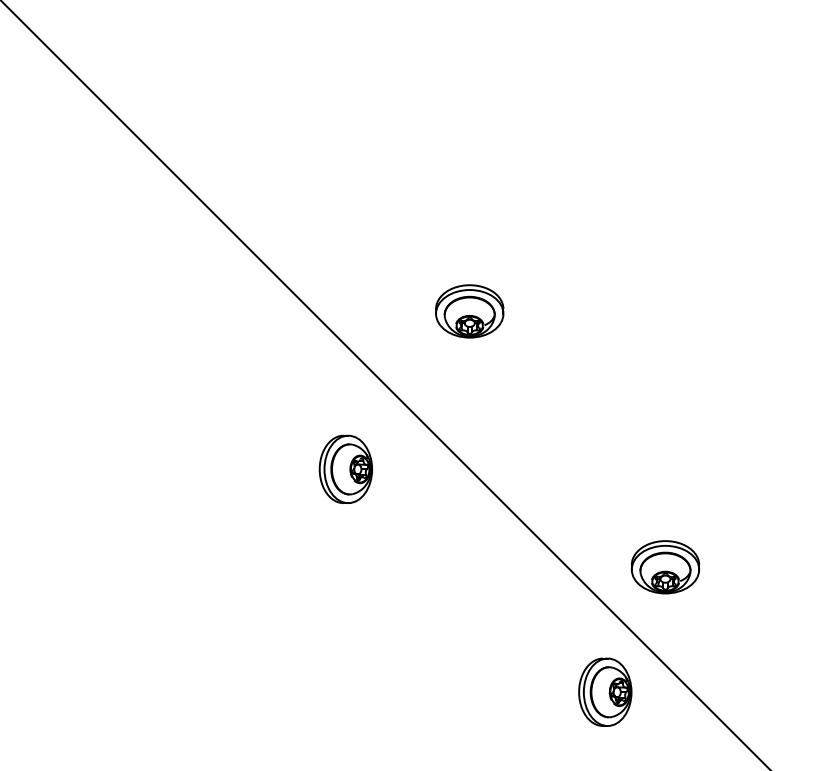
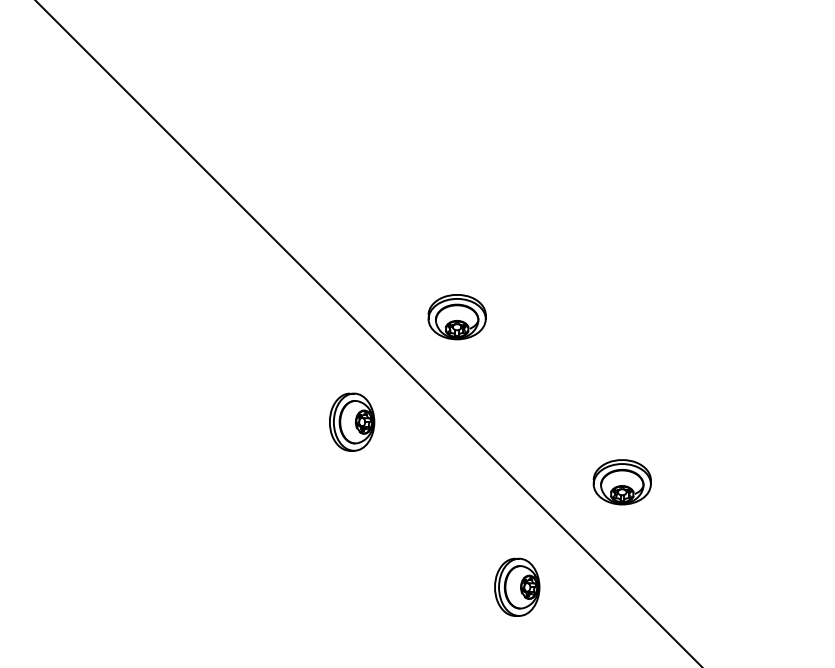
part: (468, 311) -> (456, 317), moved
part: (664, 567) -> (621, 482), moved
part: (605, 691) -> (517, 586), moved

